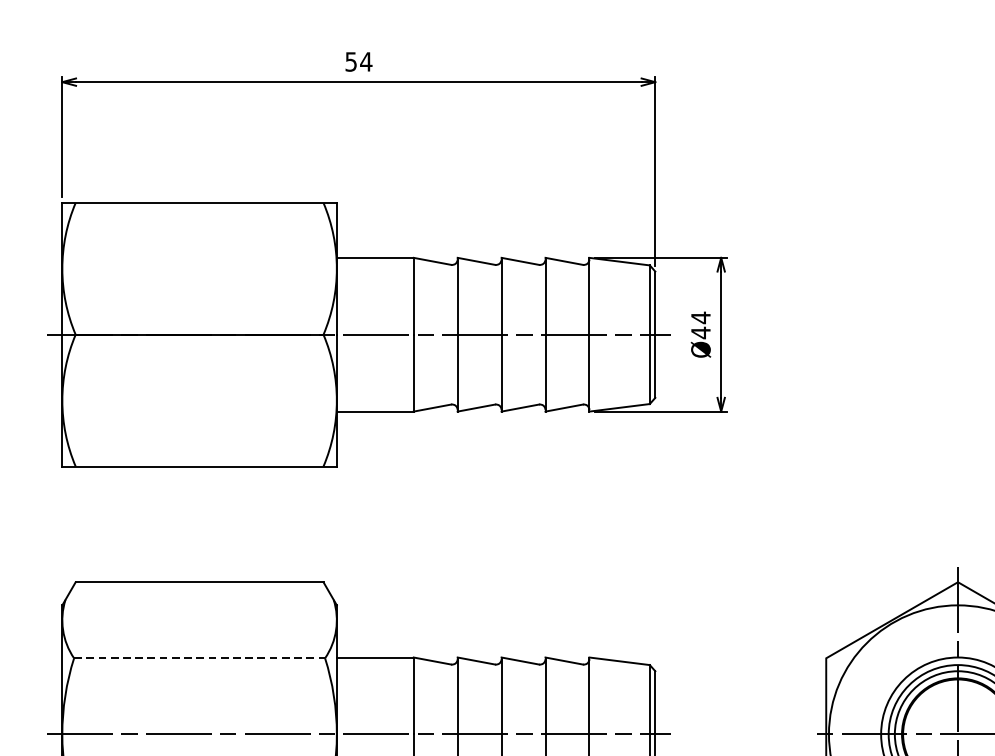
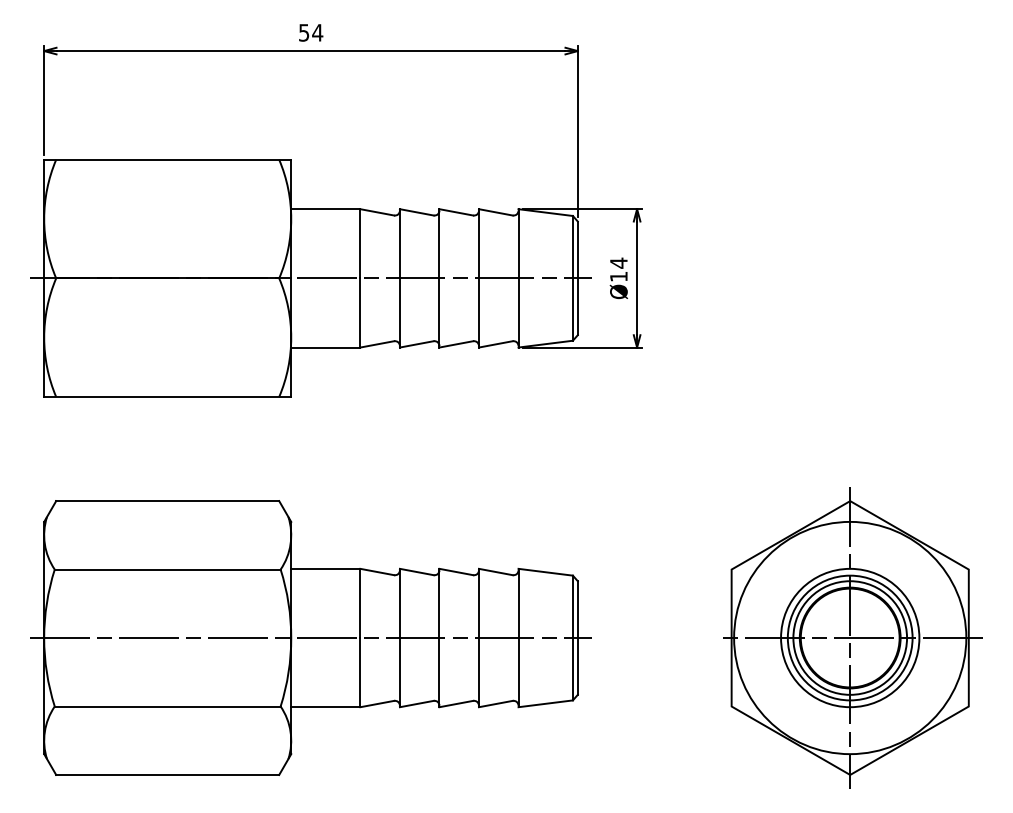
text: (700, 332) -> (618, 276), Ø44 -> Ø14
line: (199, 658) -> (167, 569), dashed -> solid

